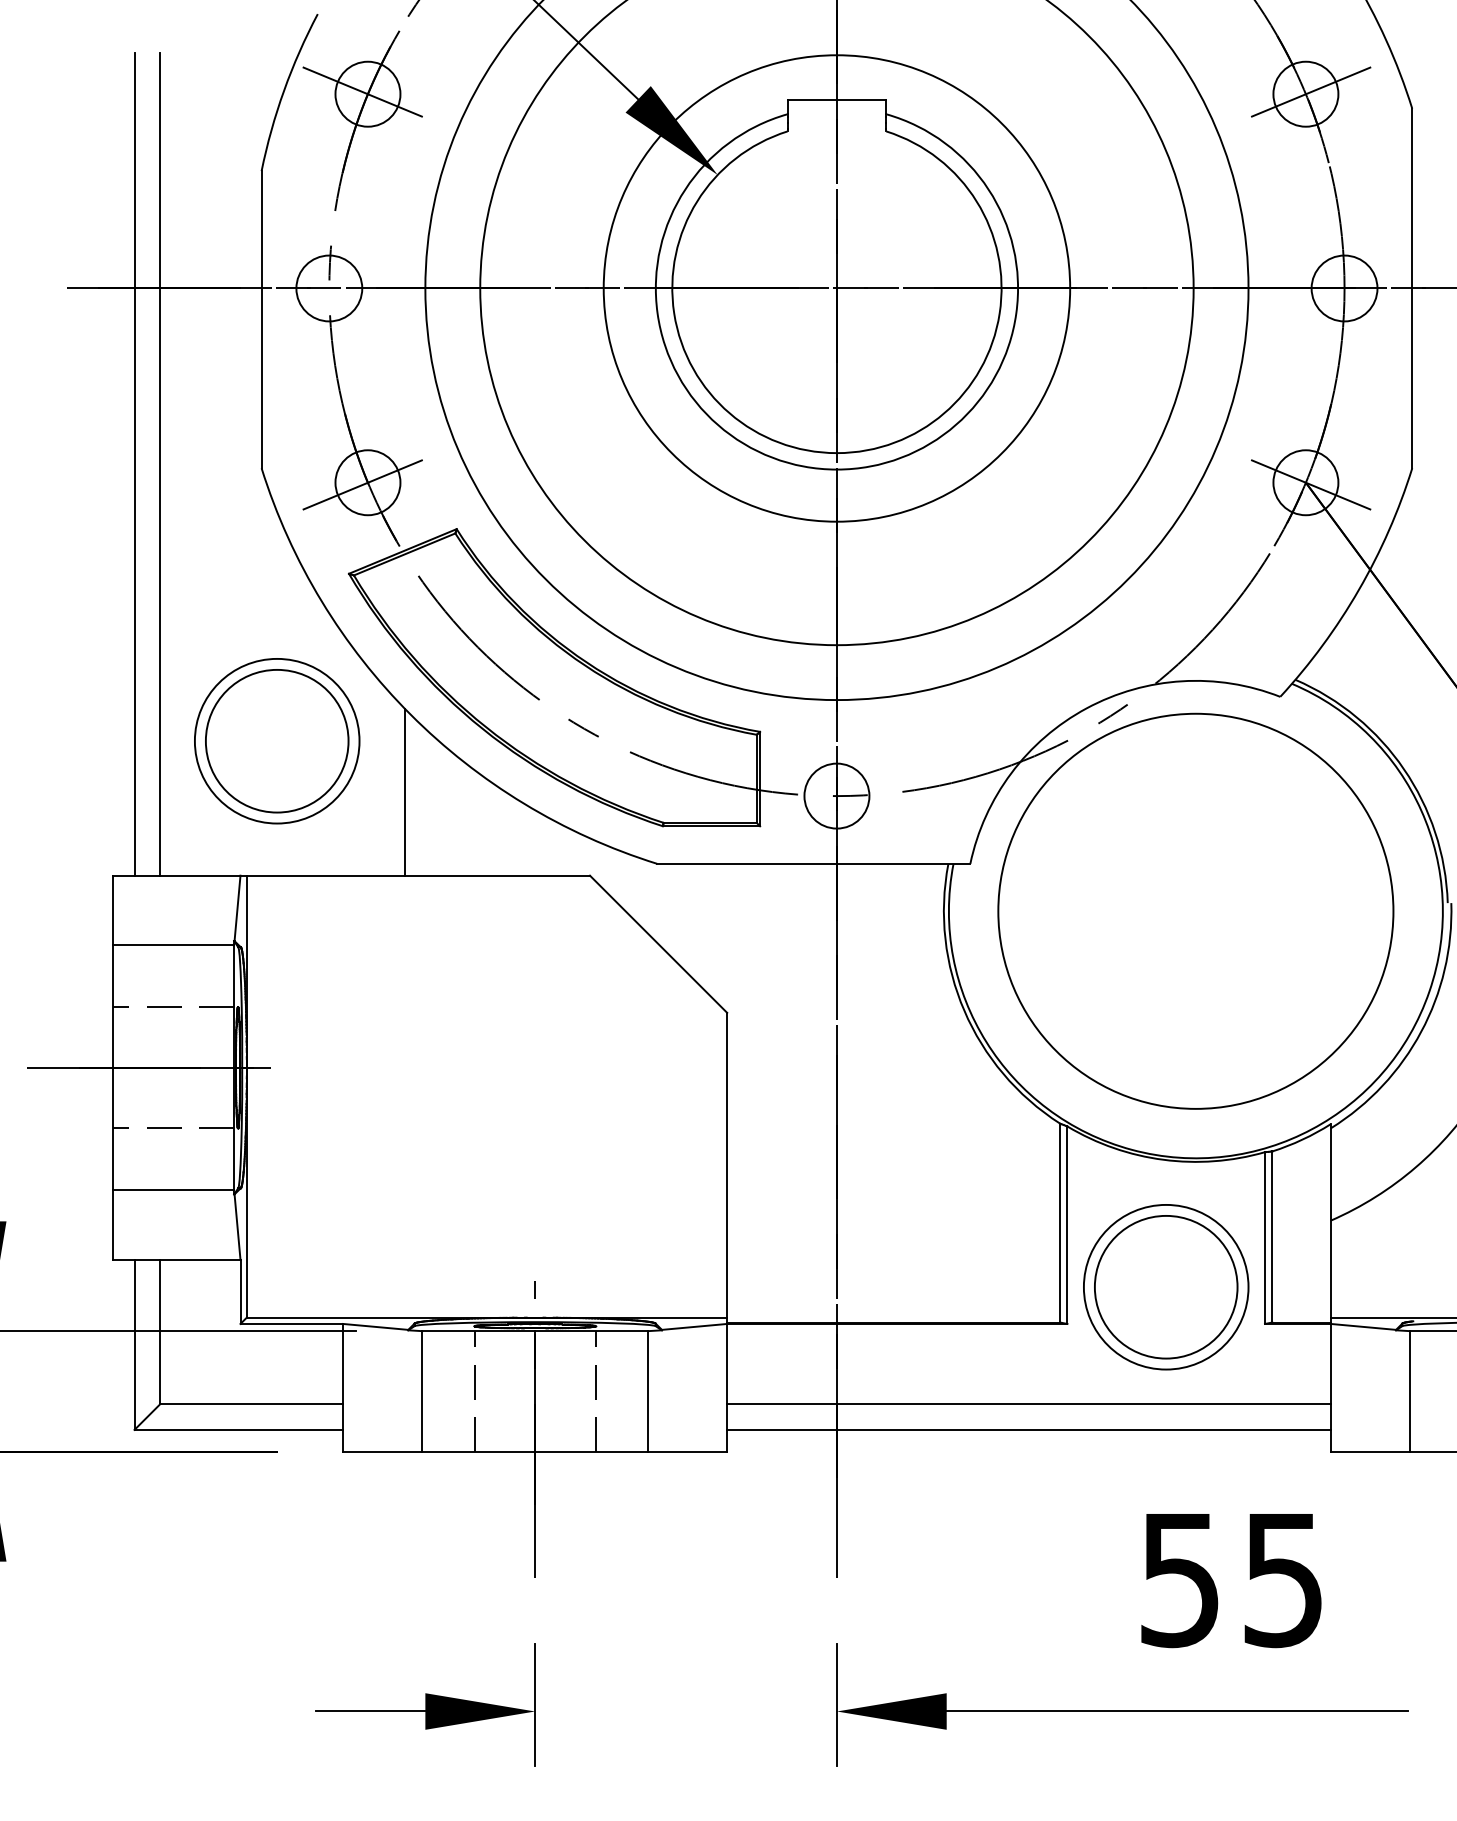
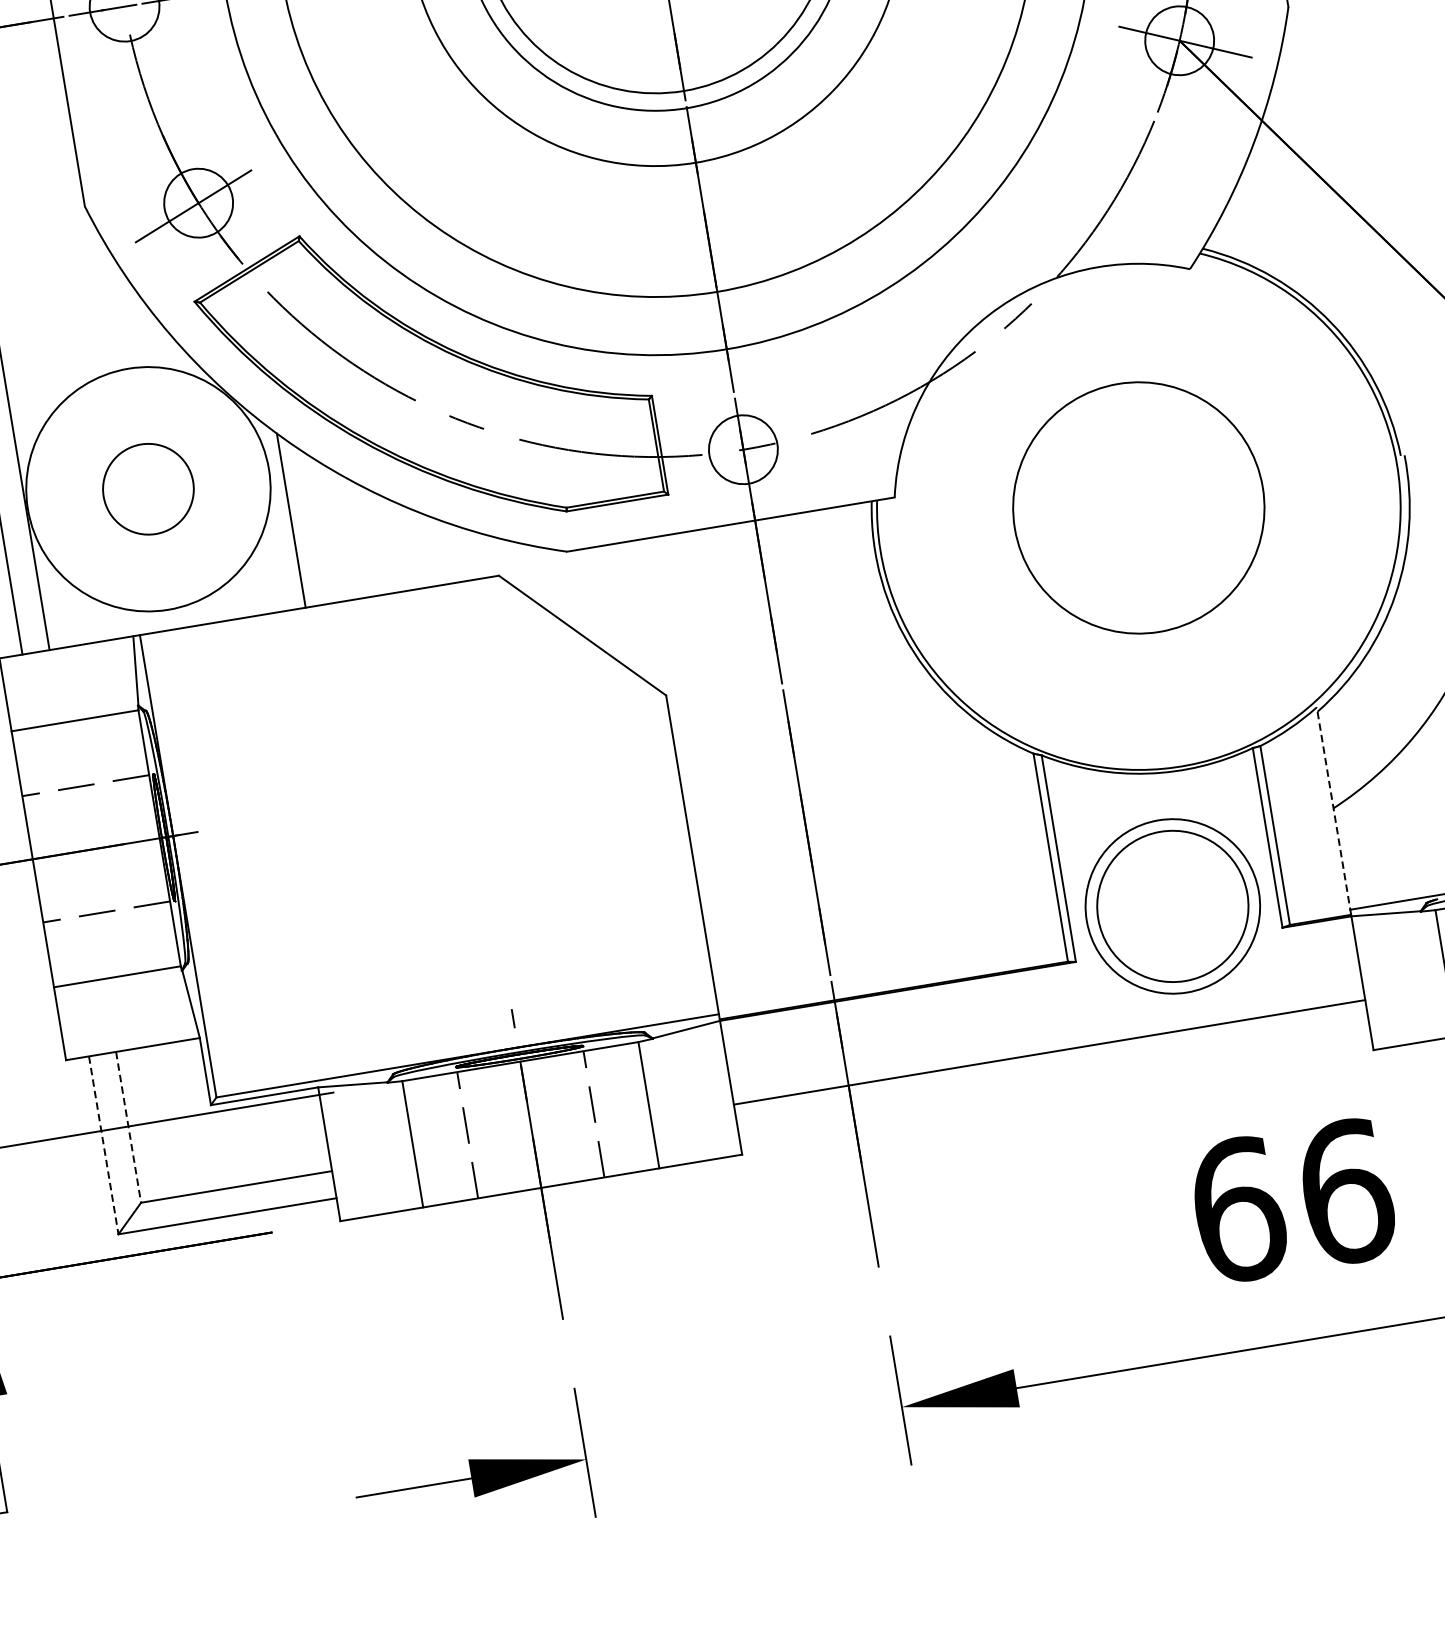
circle: (276, 740) -> (147, 488), size x0.6
circle: (276, 740) -> (147, 488), size x1.4
circle: (1195, 910) -> (1138, 507), size x0.6
line: (1330, 1222) -> (1333, 810), solid -> dashed
line: (160, 1332) -> (128, 1127), solid -> dashed
line: (134, 1345) -> (103, 1146), solid -> dashed
line: (1028, 1429) -> (1053, 1079), removed
text: (1232, 1579) -> (1292, 1200), 55 -> 66

